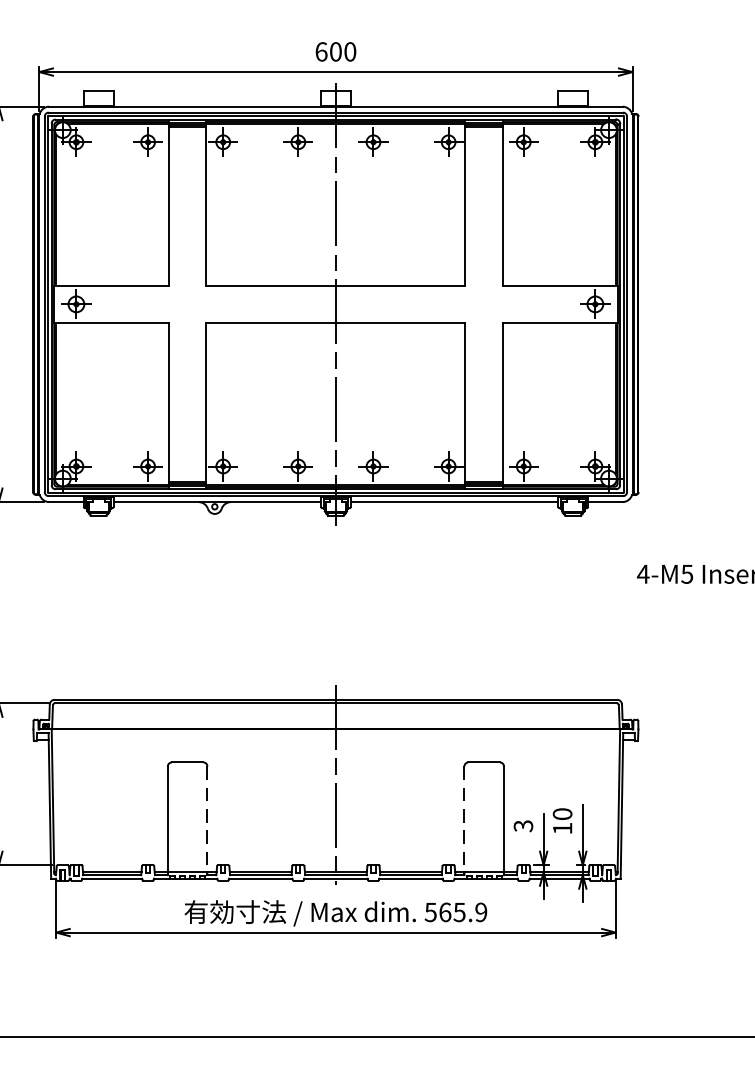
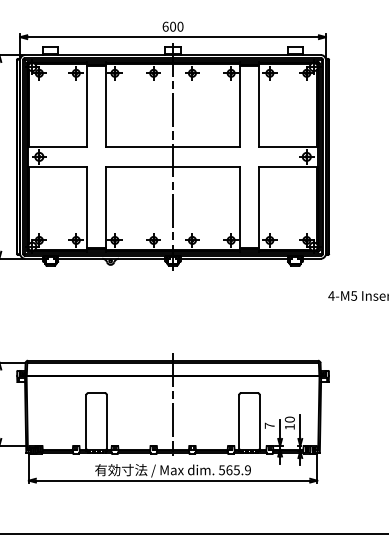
line: (206, 819) -> (106, 422), dashed -> solid
line: (464, 819) -> (239, 422), dashed -> solid
text: (523, 825) -> (269, 425), 3 -> 7

